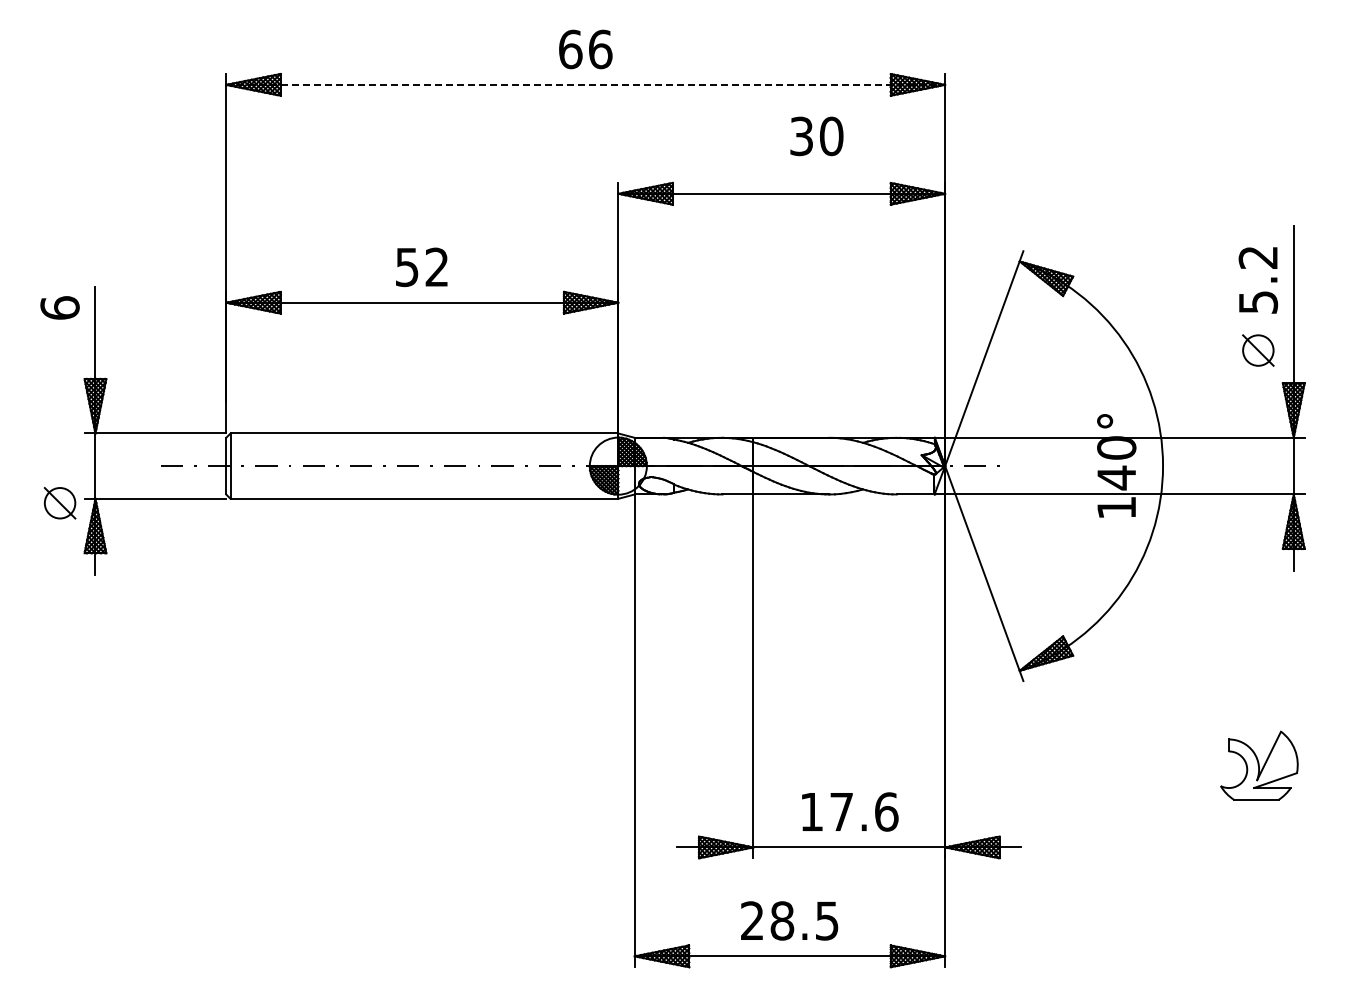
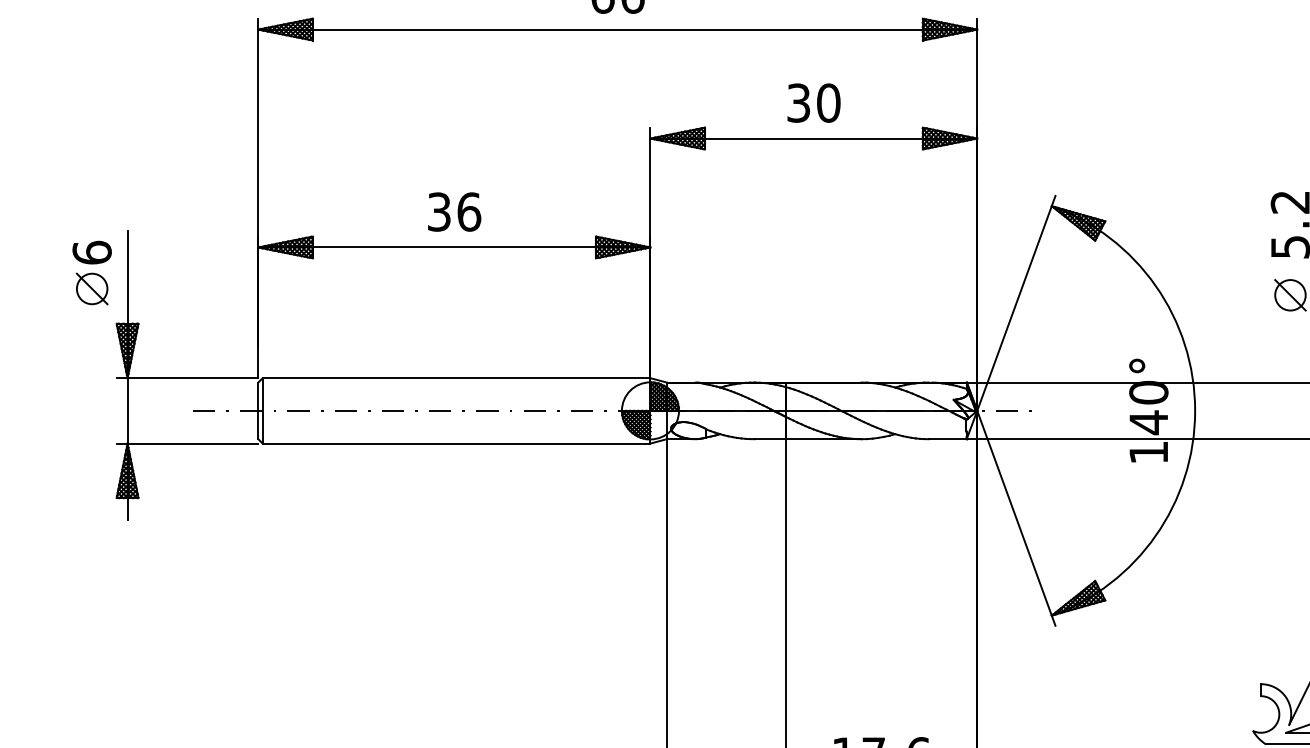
line: (586, 84) -> (618, 29), dashed -> solid
text: (816, 136) -> (813, 103), moved
text: (422, 267) -> (454, 212), 52 -> 36
part: (59, 503) -> (91, 289), moved

